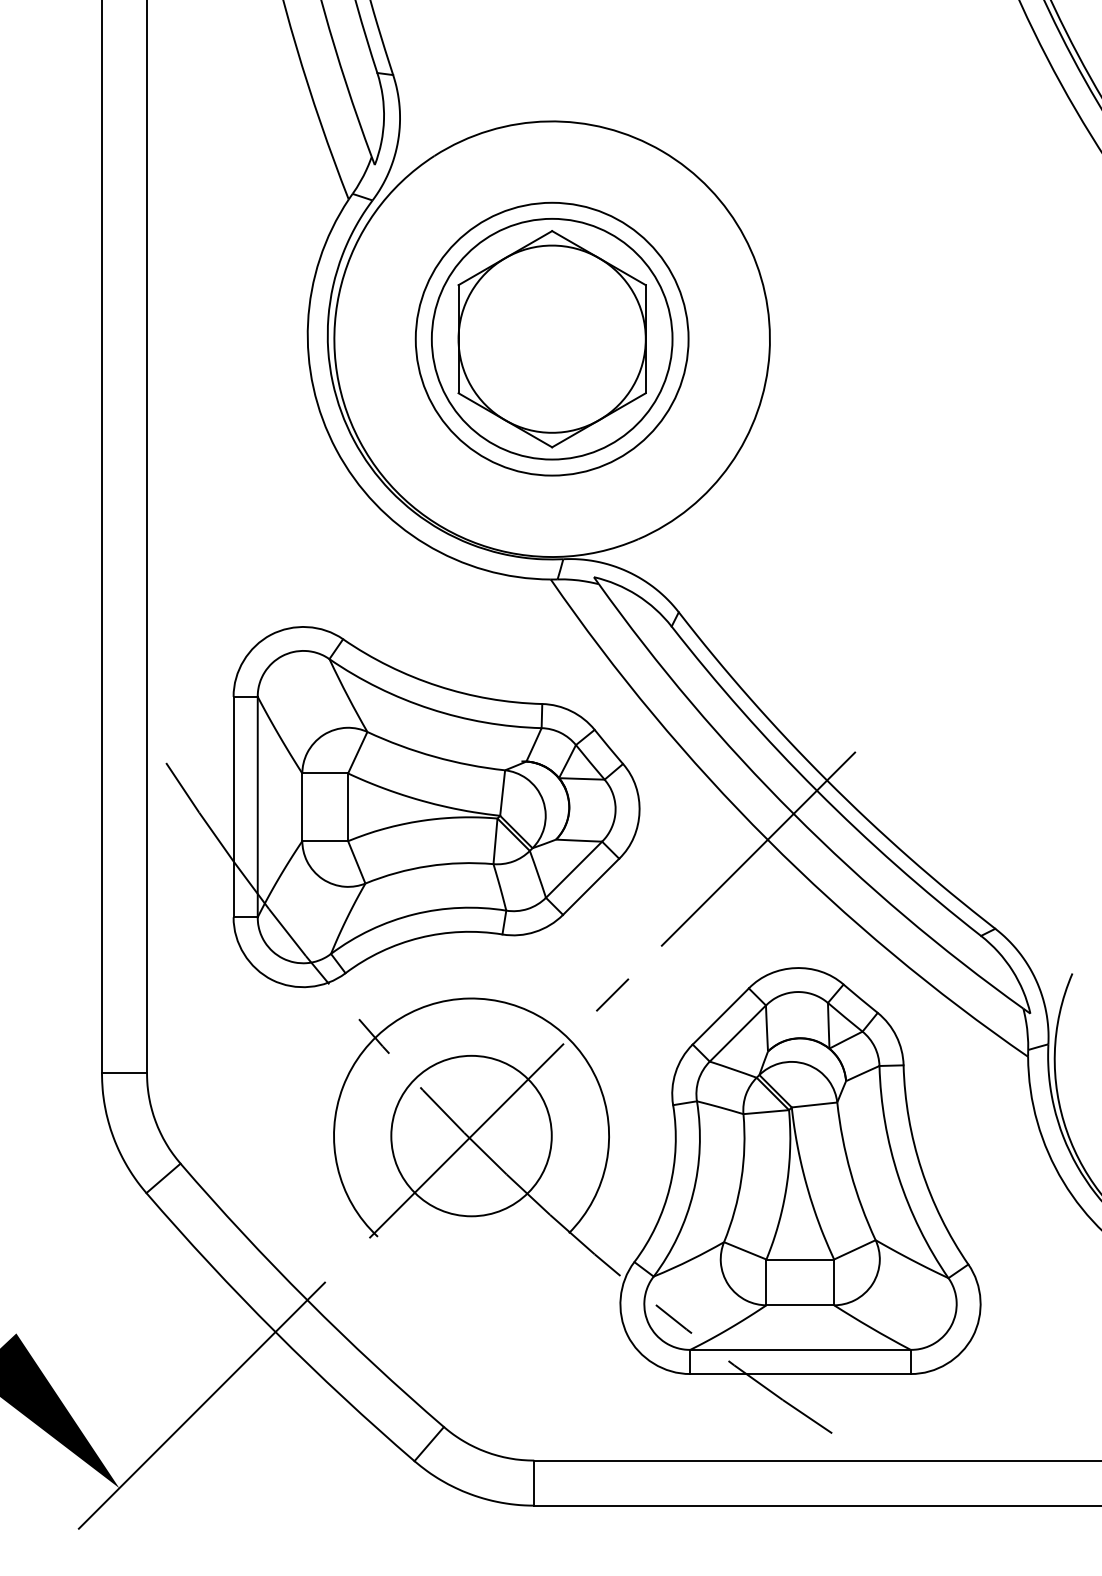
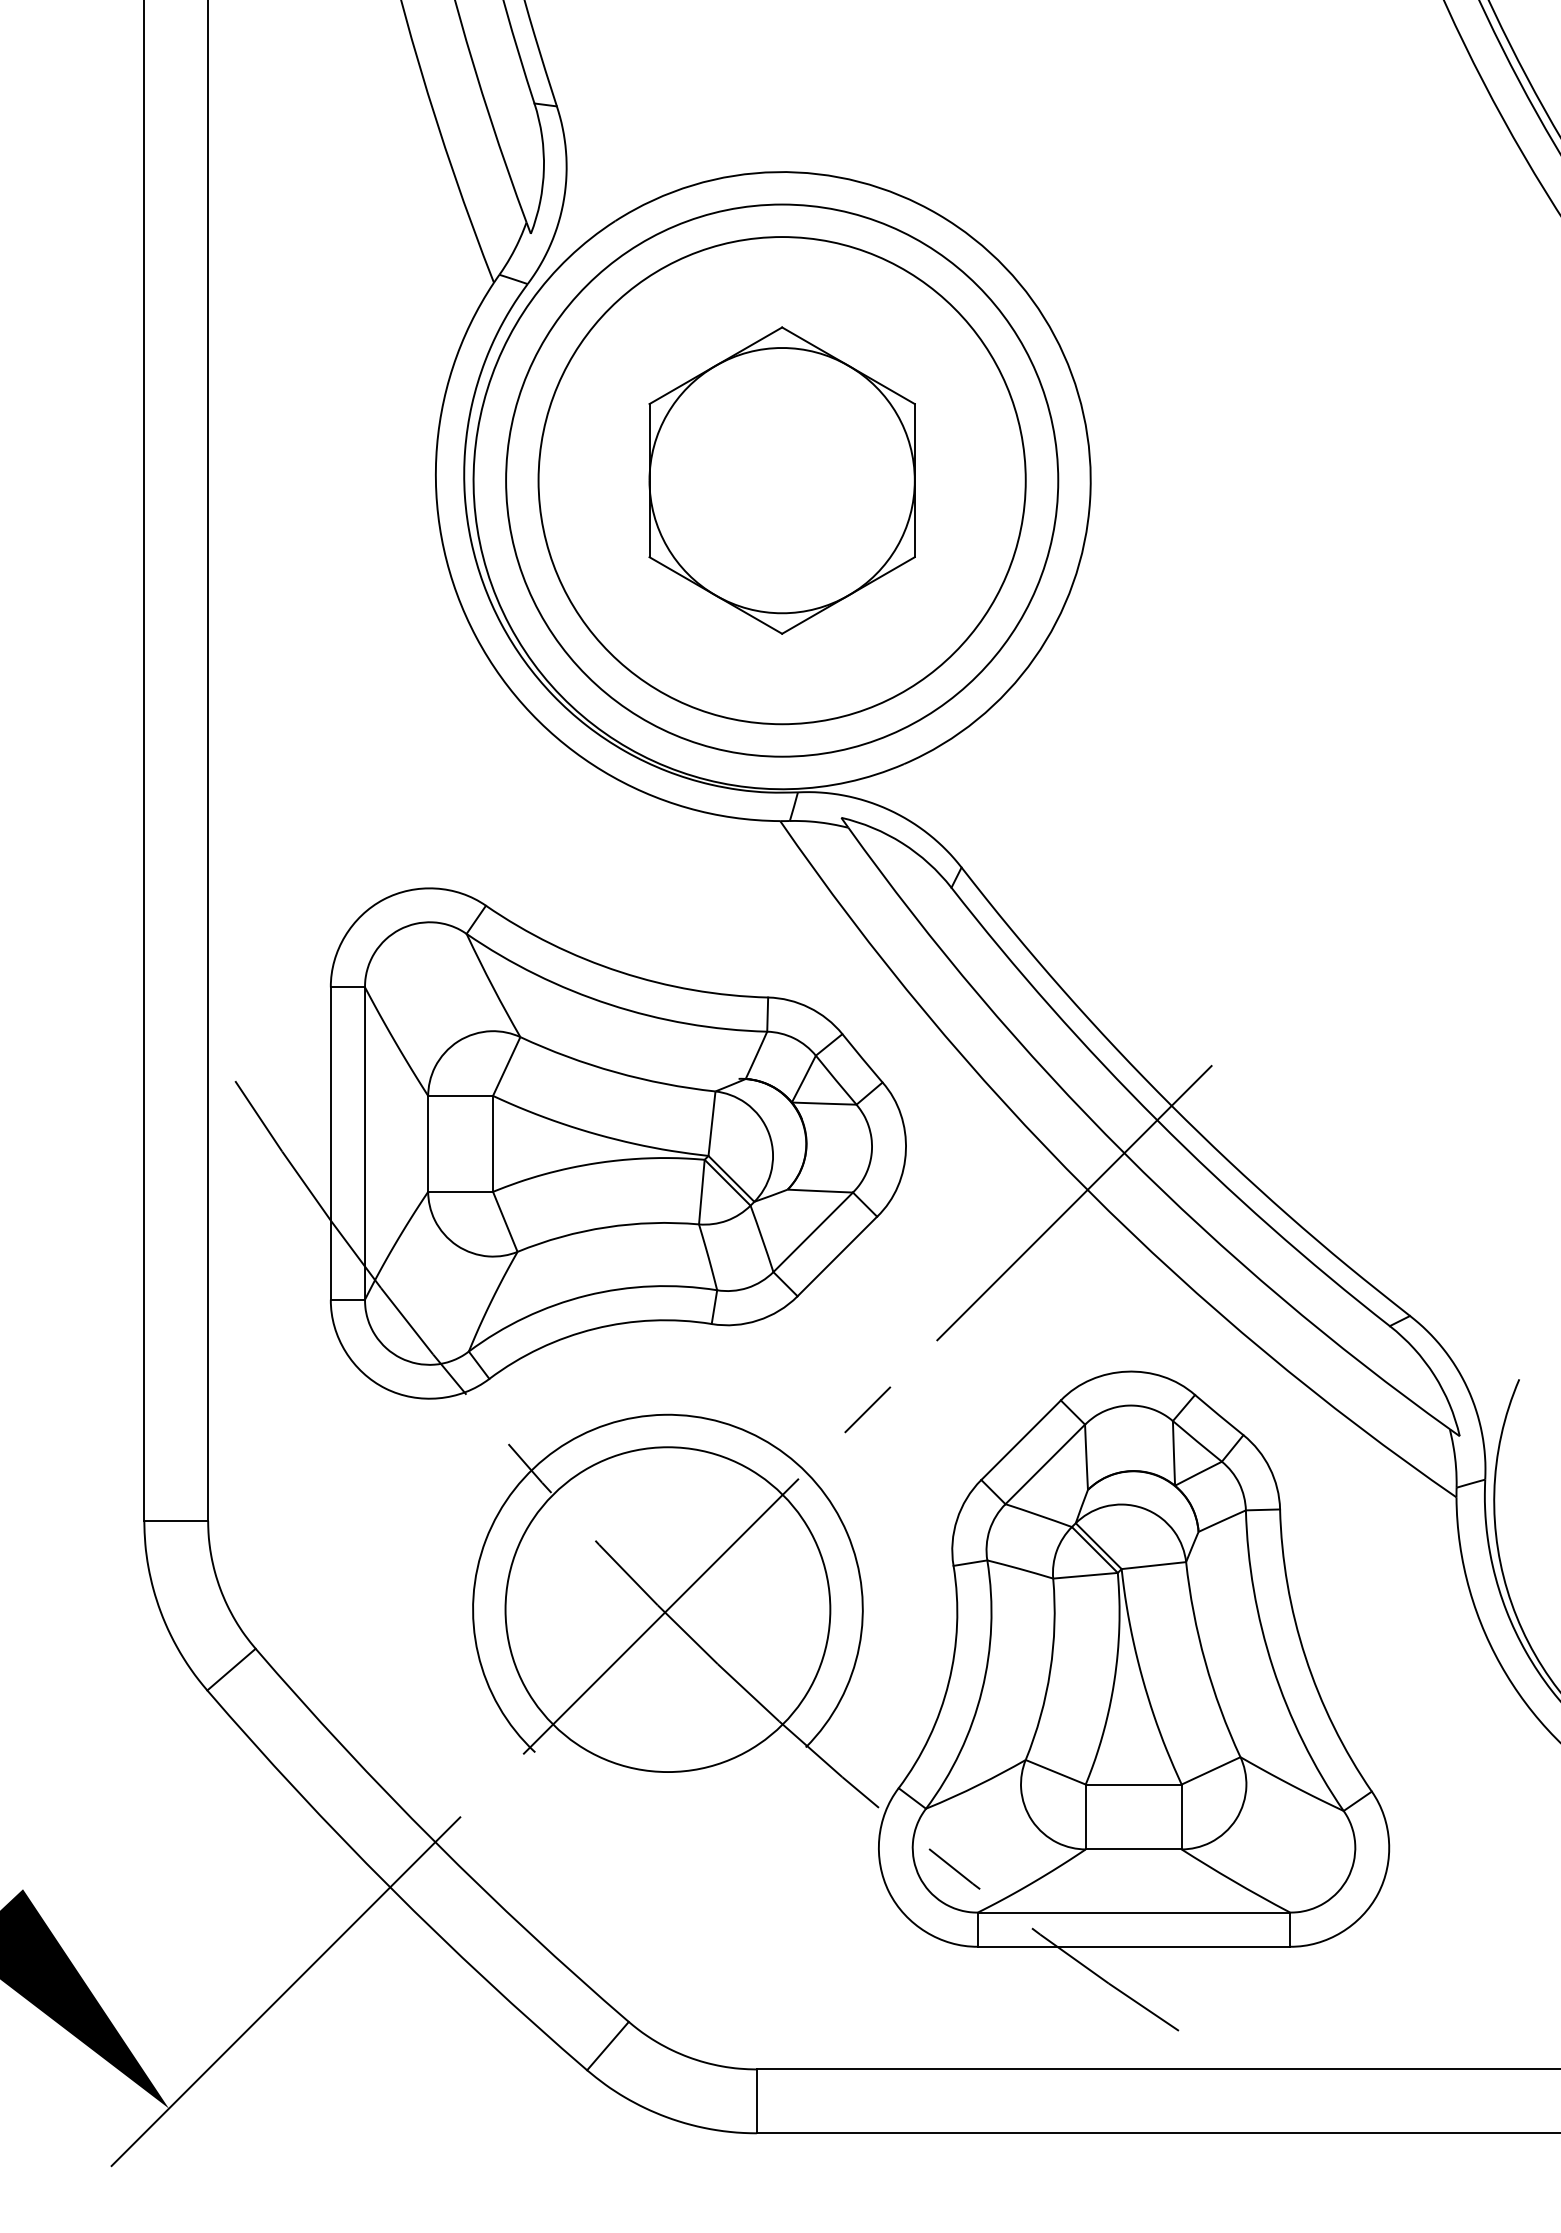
circle: (551, 339) -> (781, 480), size x1.43
circle: (552, 339) -> (782, 480), size x1.43
circle: (471, 1135) -> (667, 1609), size x1.43

